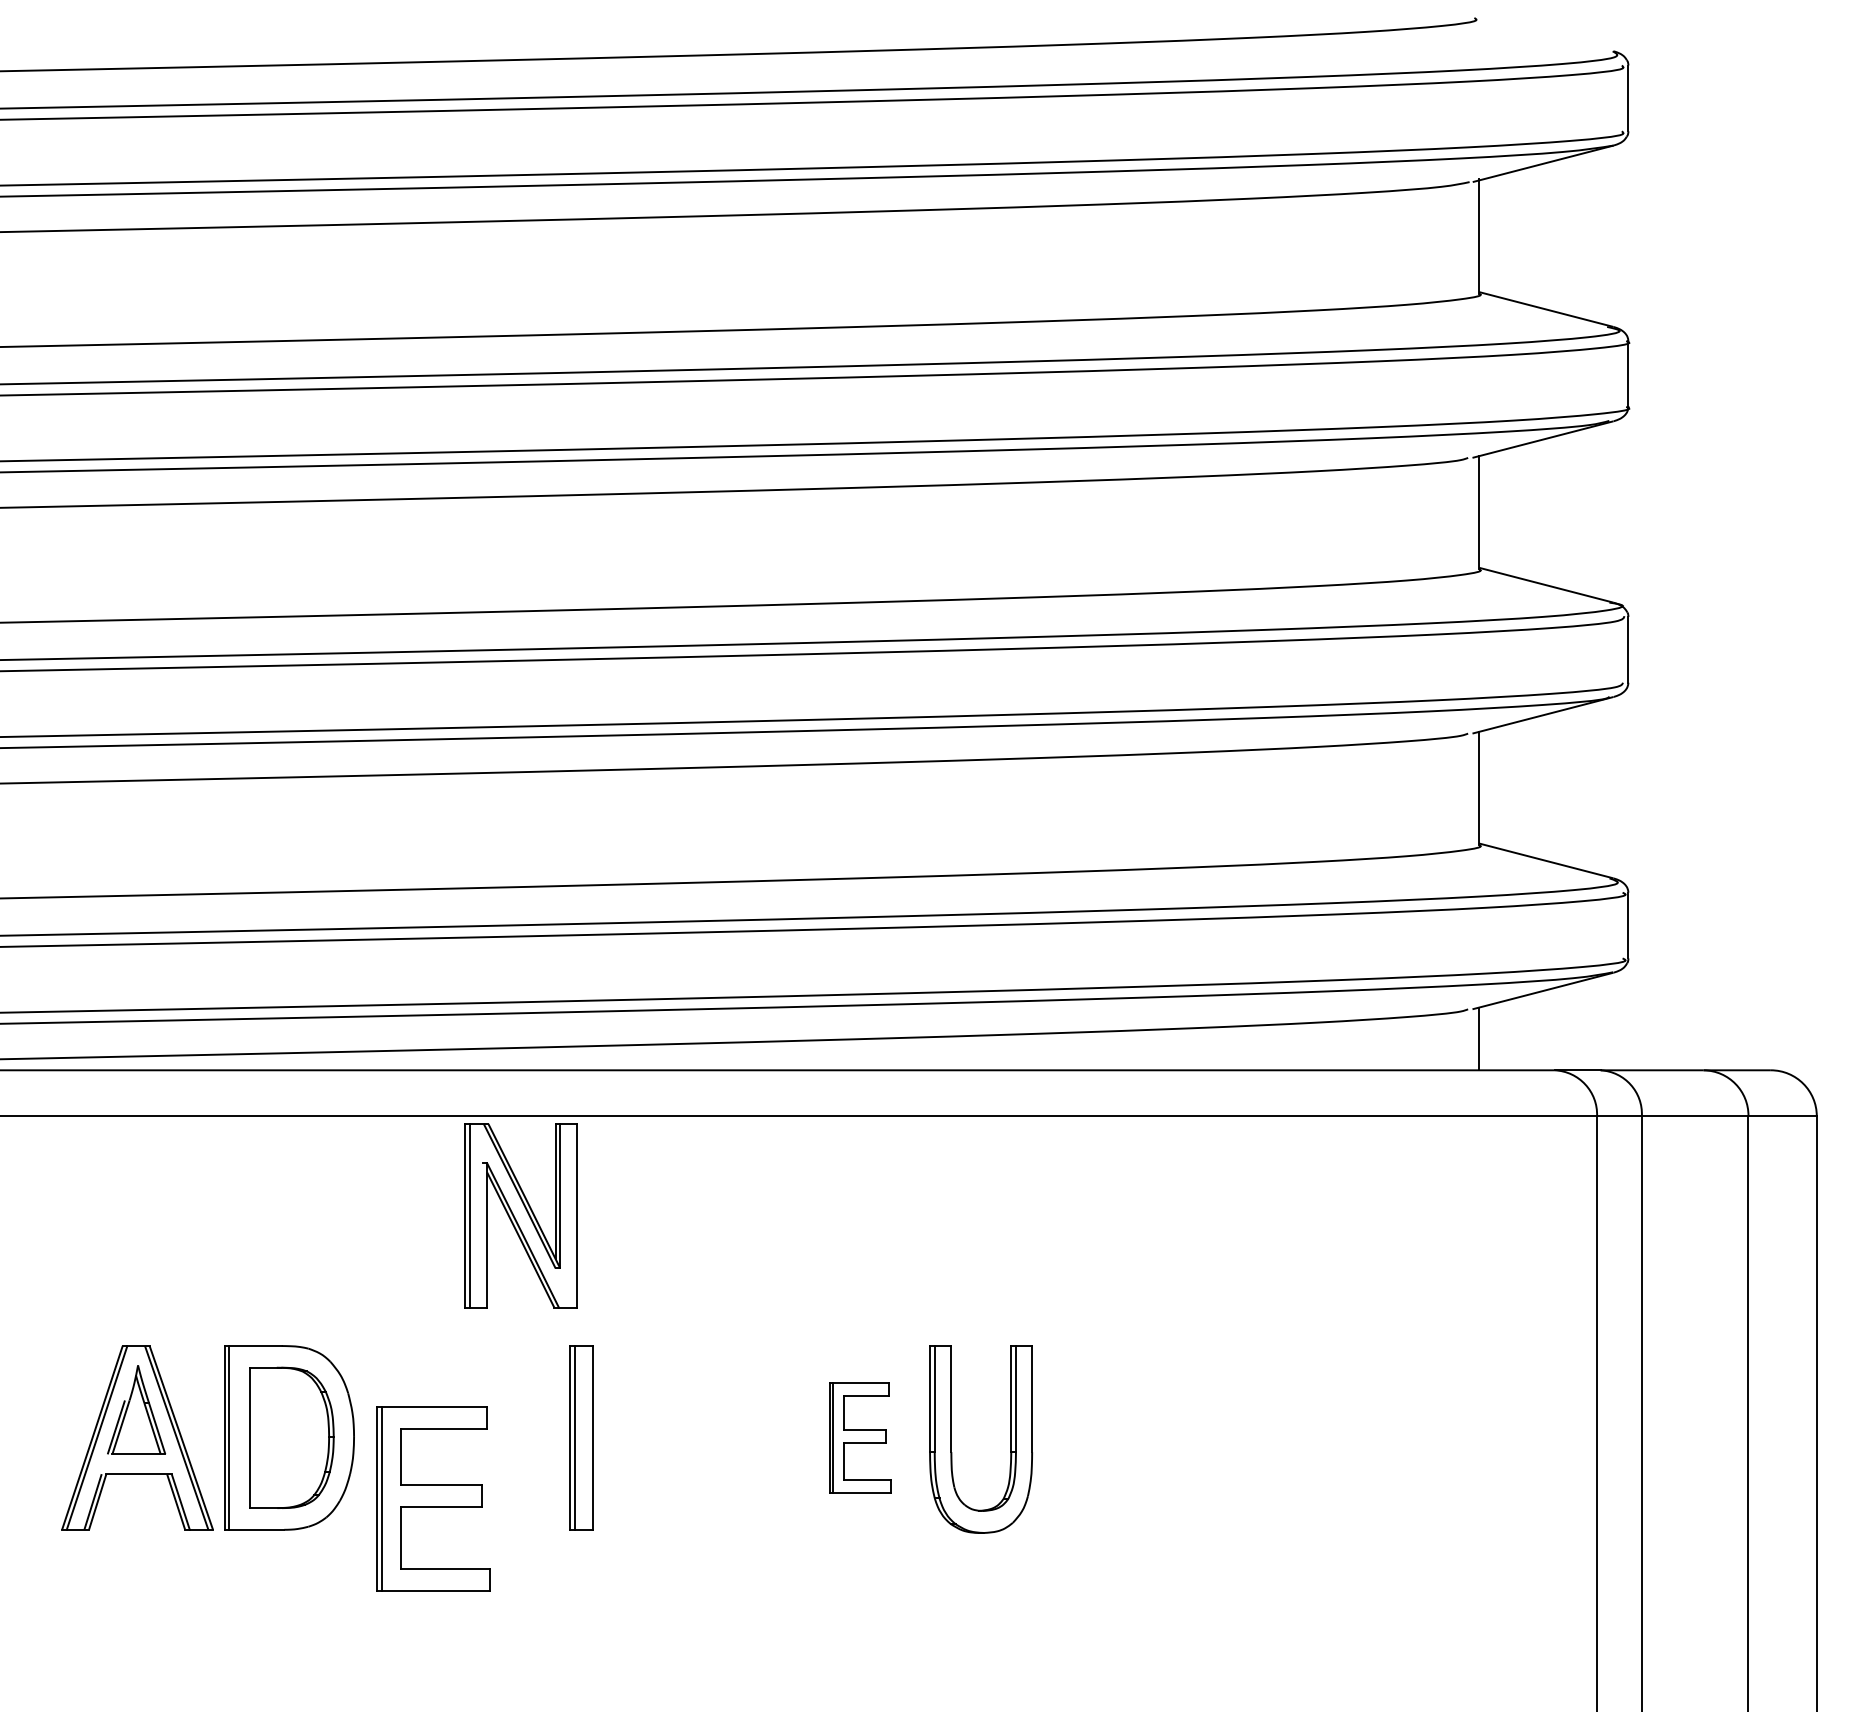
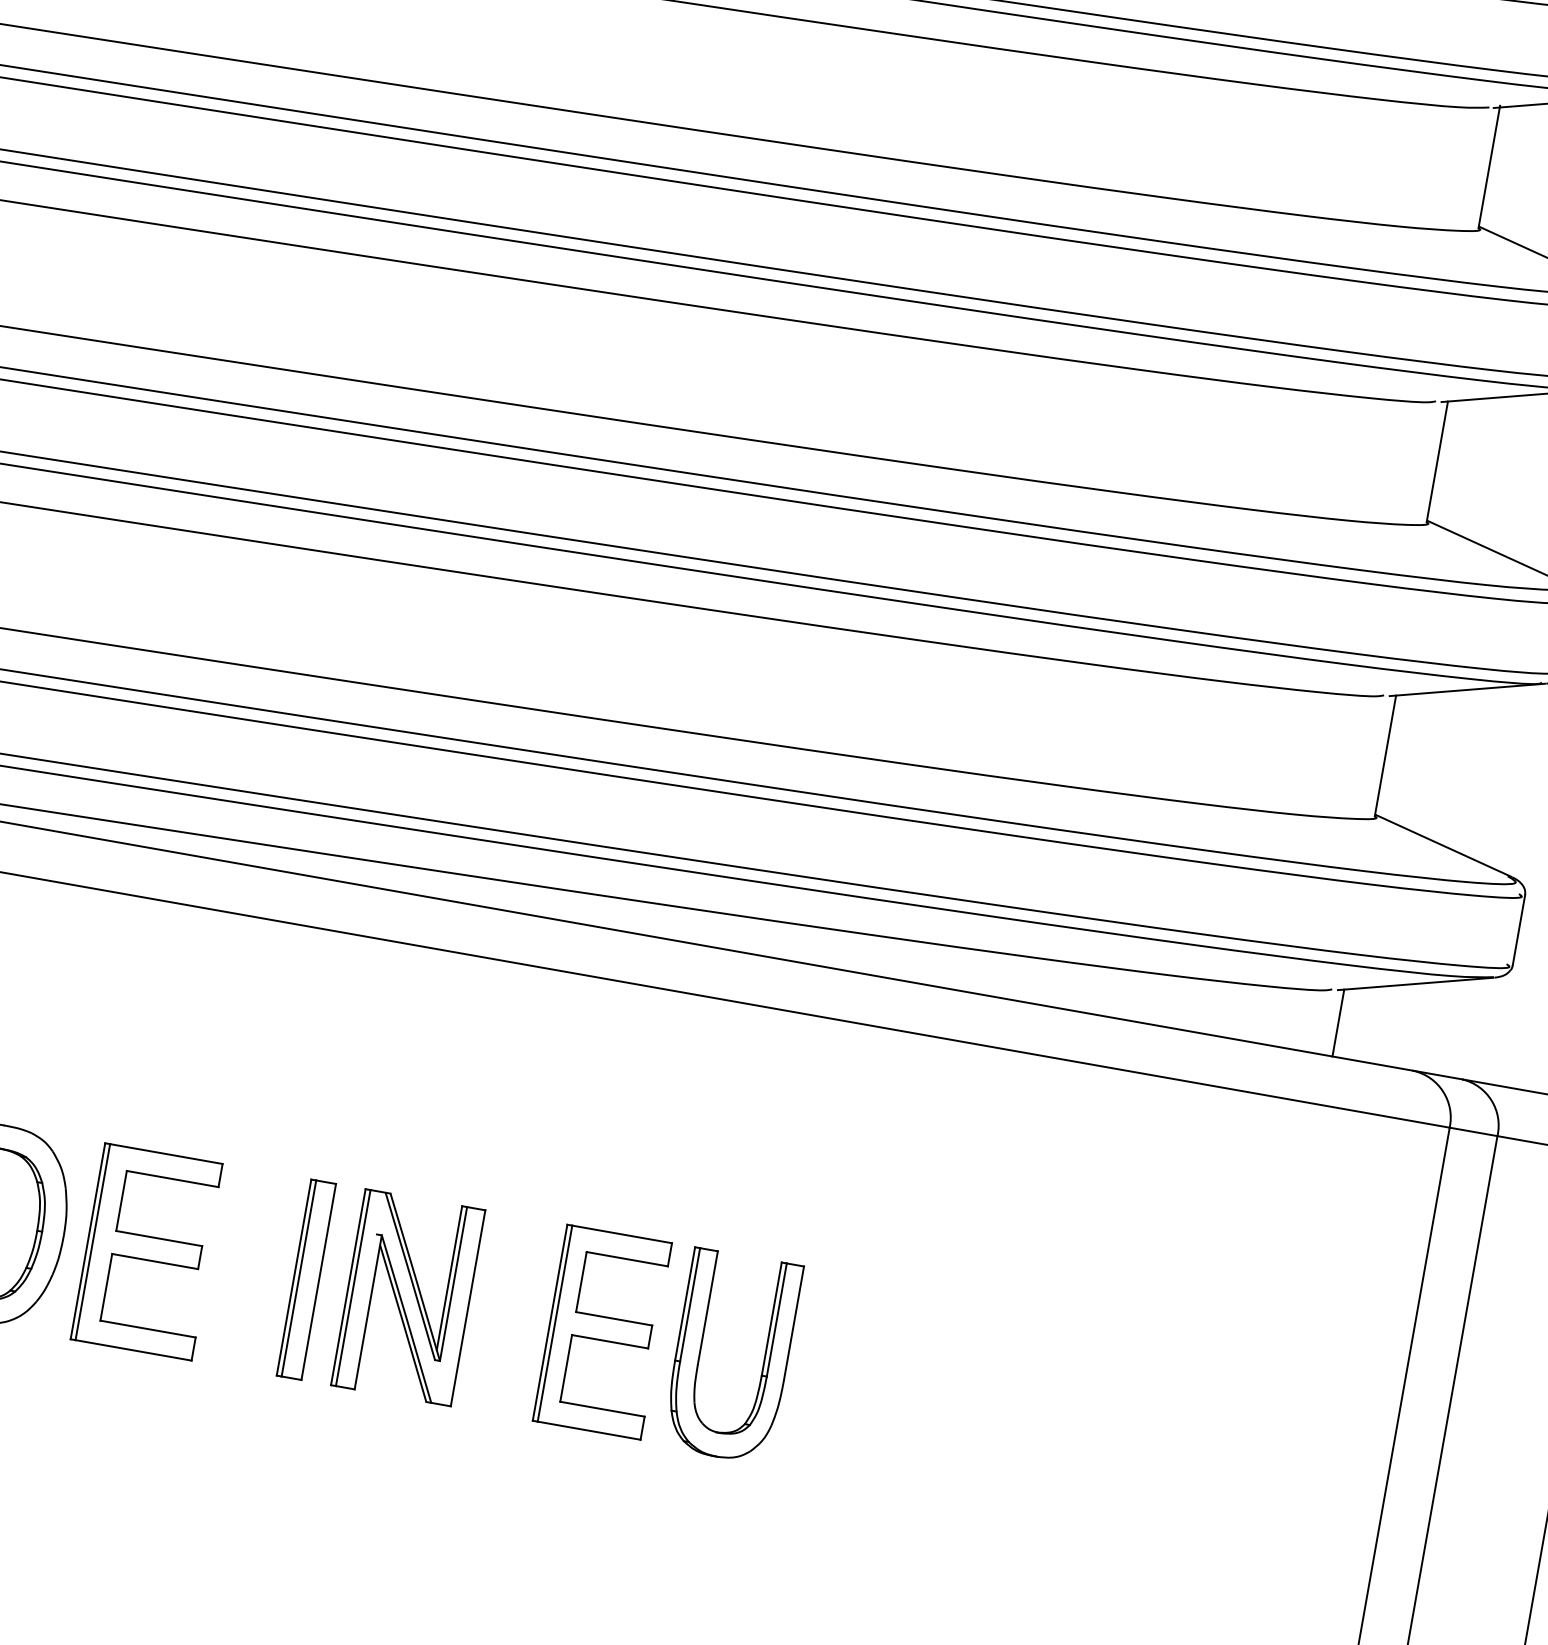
part: (520, 1215) -> (407, 1297), moved
part: (860, 1437) -> (603, 1331), size x1.67
part: (433, 1498) -> (148, 1251), moved

